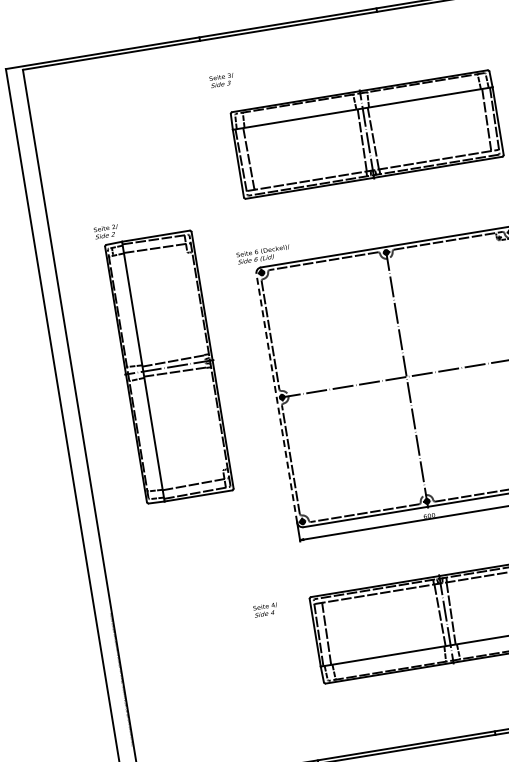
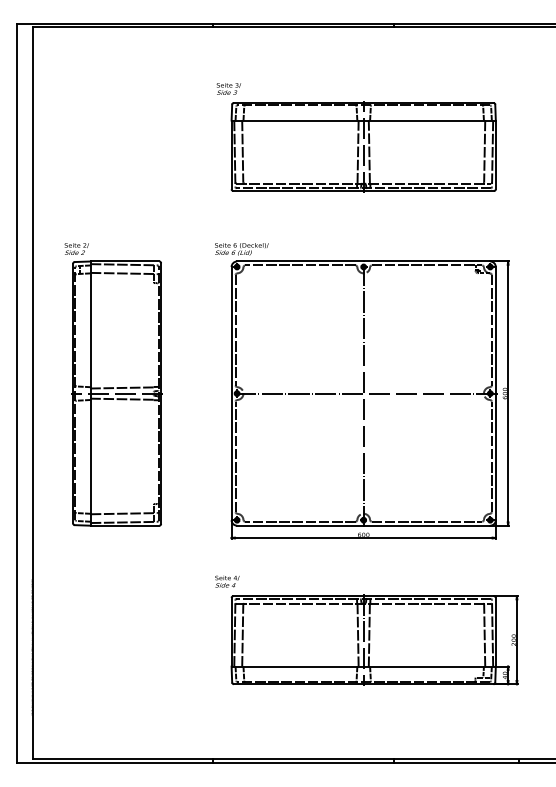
text: (221, 80) -> (228, 88), moved
part: (164, 359) -> (113, 384), moved
line: (276, 398) -> (231, 393), dashed -> solid
text: (265, 609) -> (227, 581), moved

